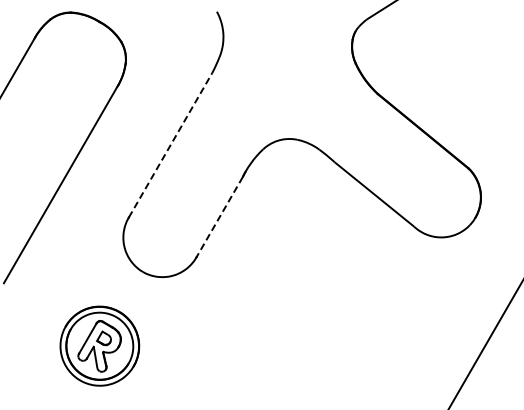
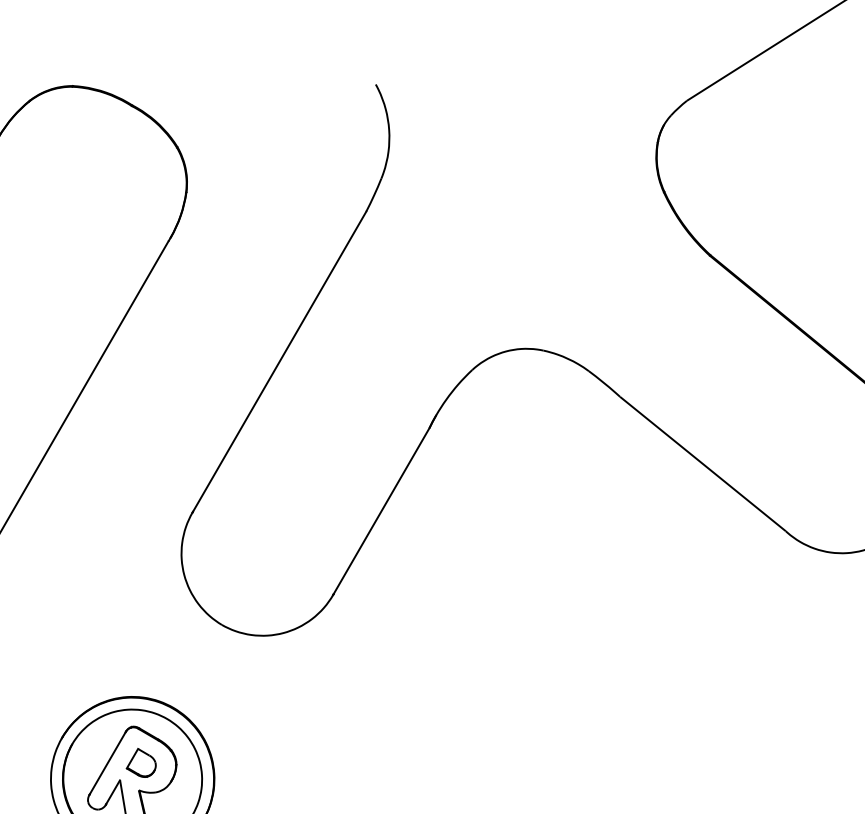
line: (170, 144) -> (279, 360), dashed -> solid
line: (219, 217) -> (381, 511), dashed -> solid

